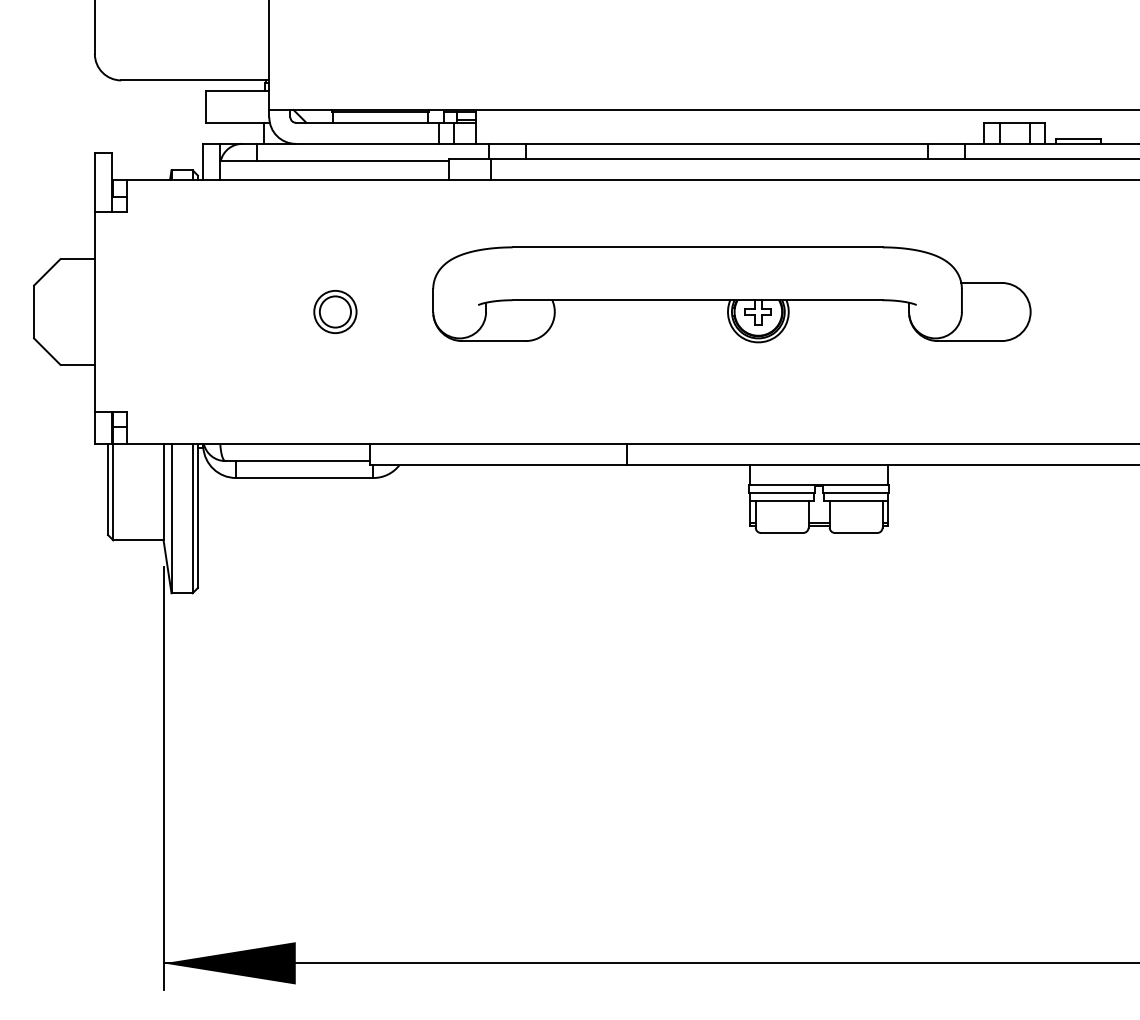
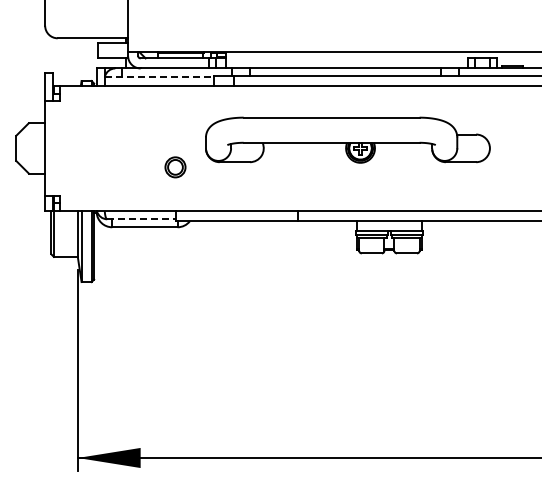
line: (335, 160) -> (159, 76), solid -> dashed
part: (335, 312) -> (175, 167), moved
line: (299, 461) -> (142, 219), solid -> dashed

